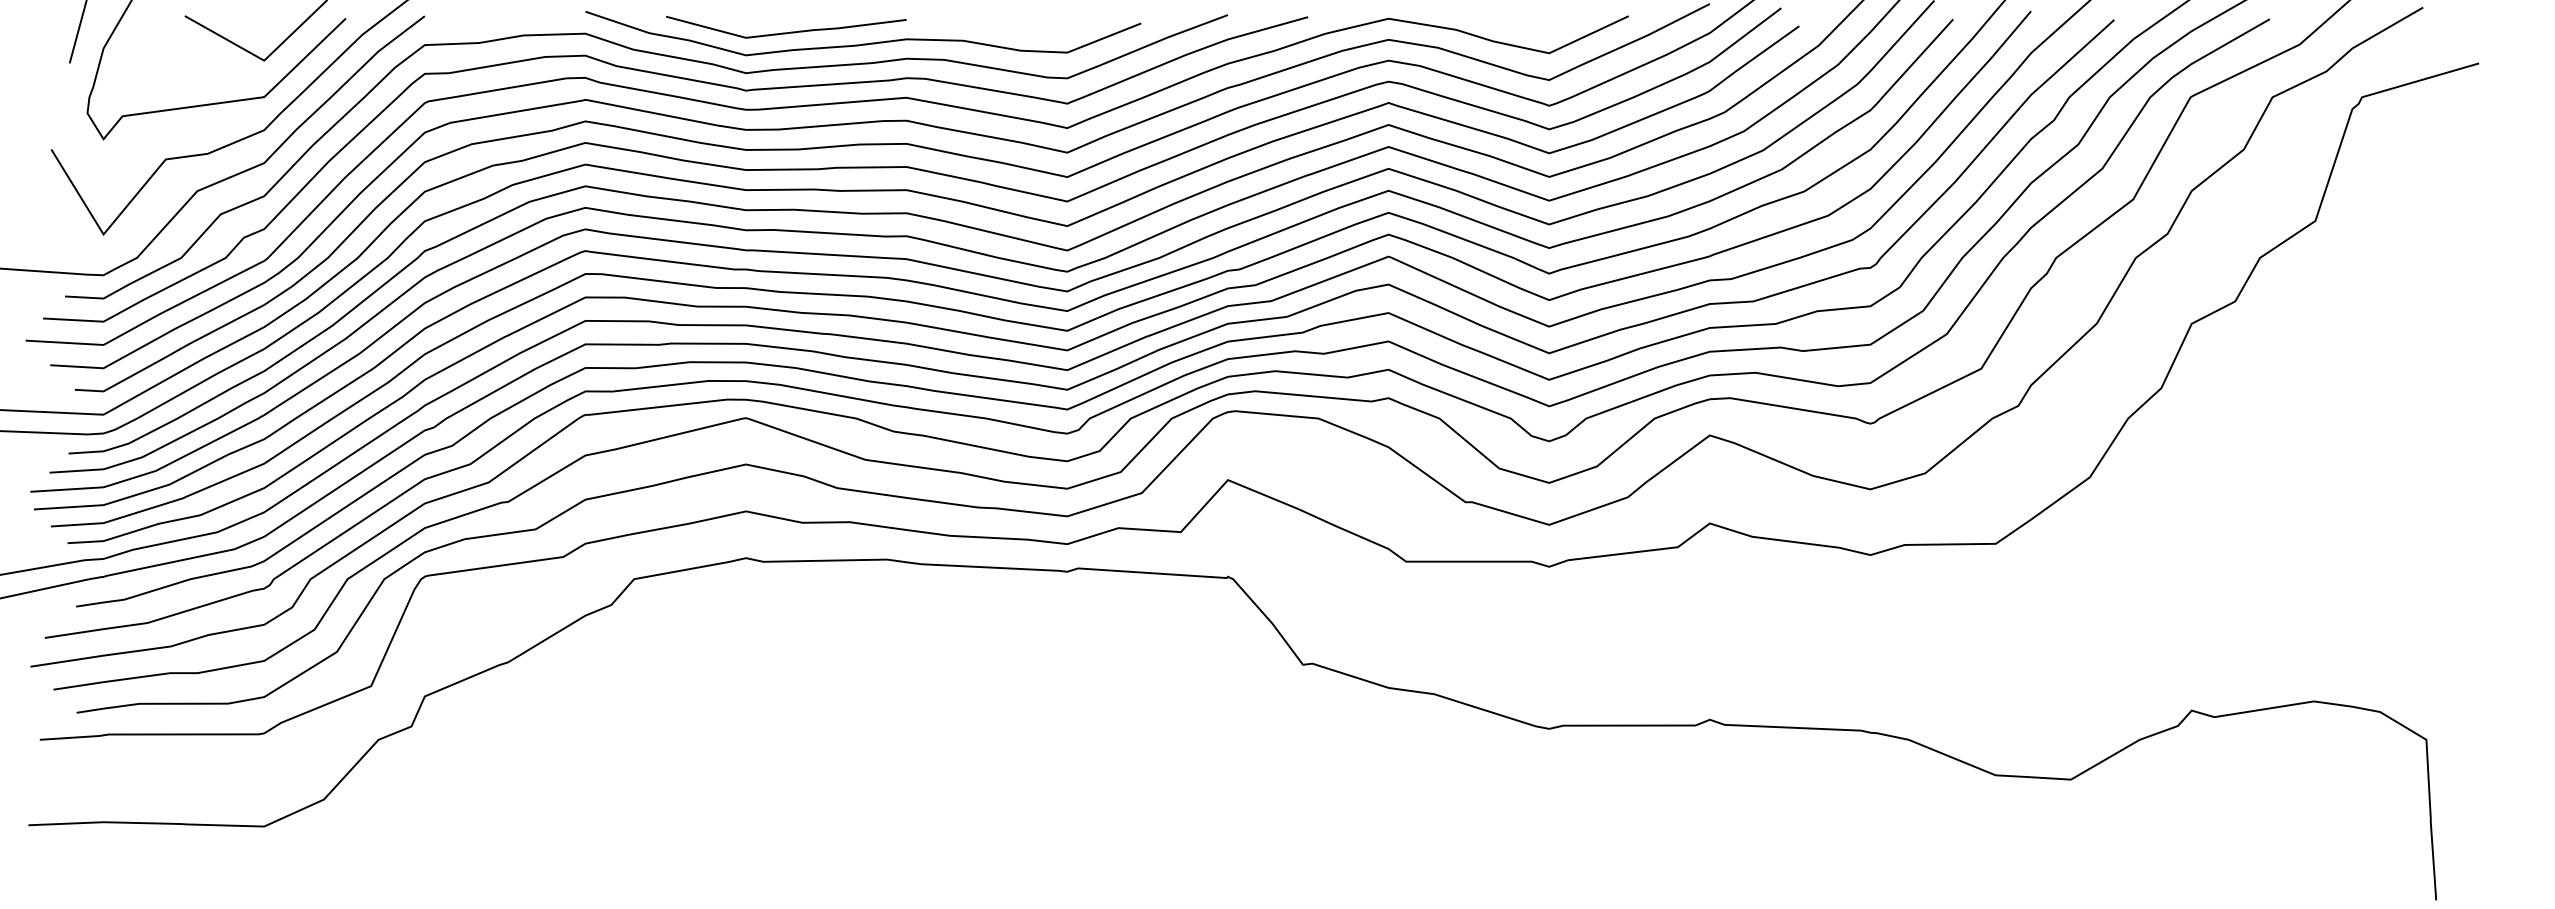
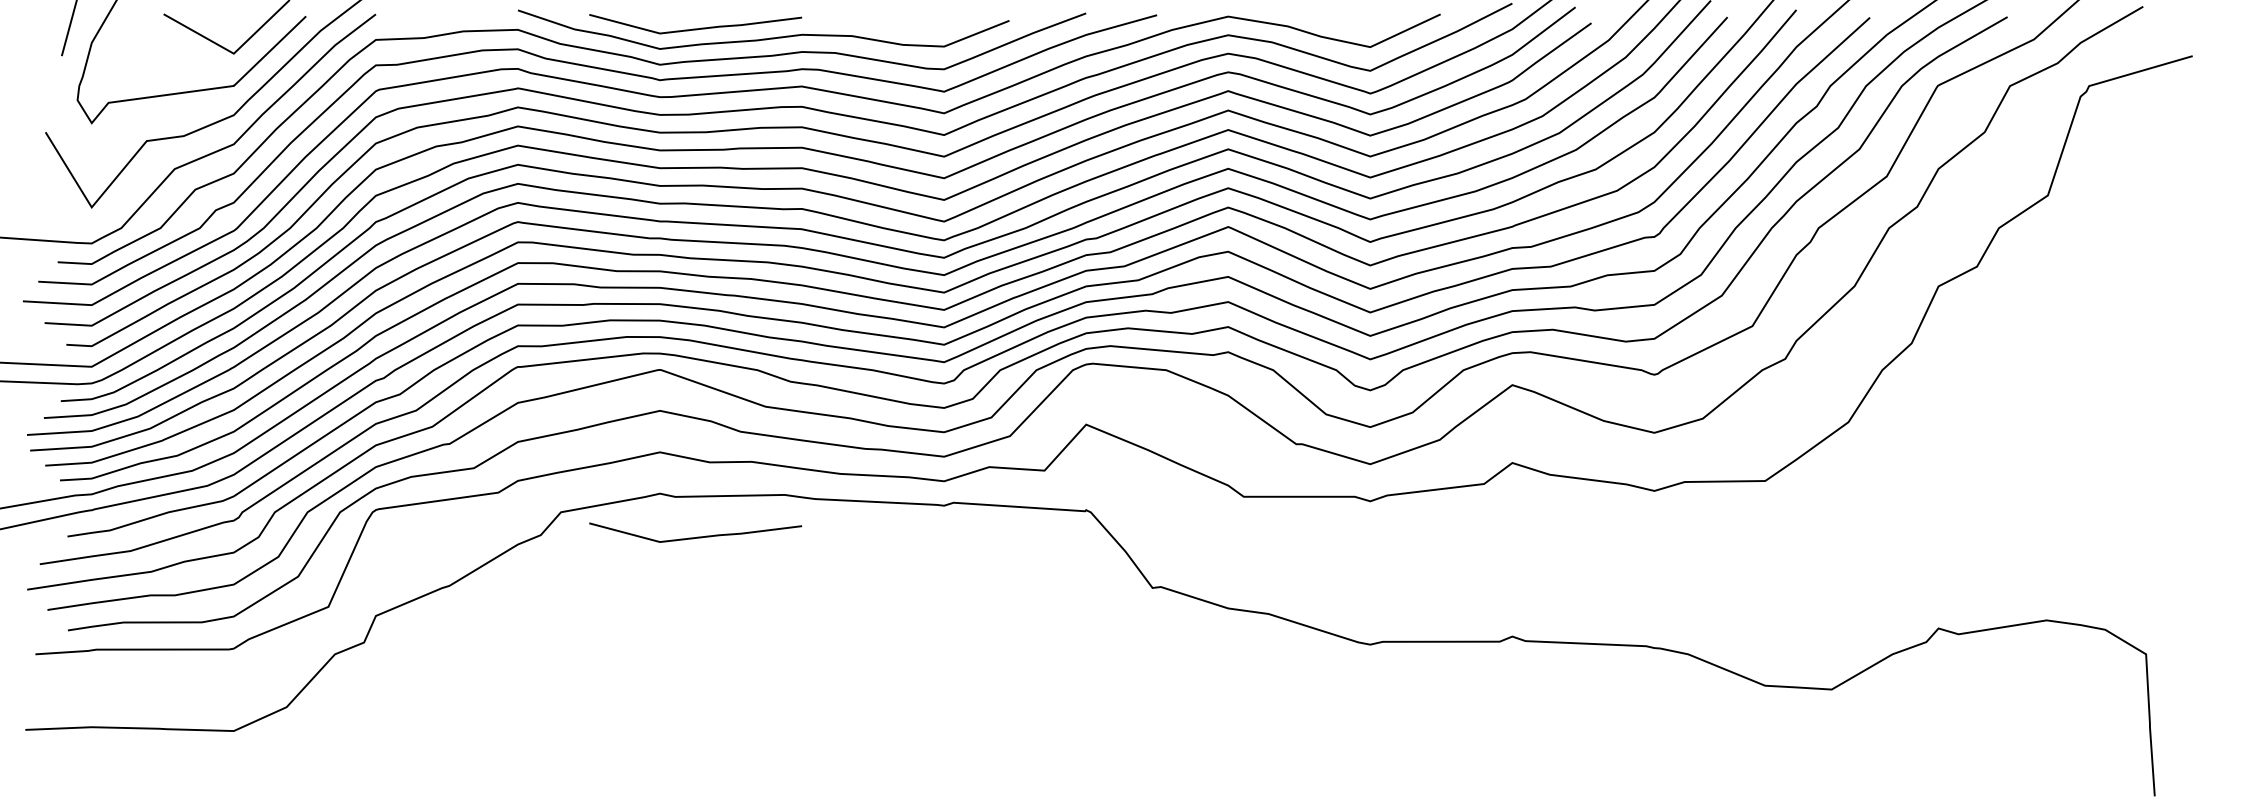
line: (786, 607) -> (695, 537), added

